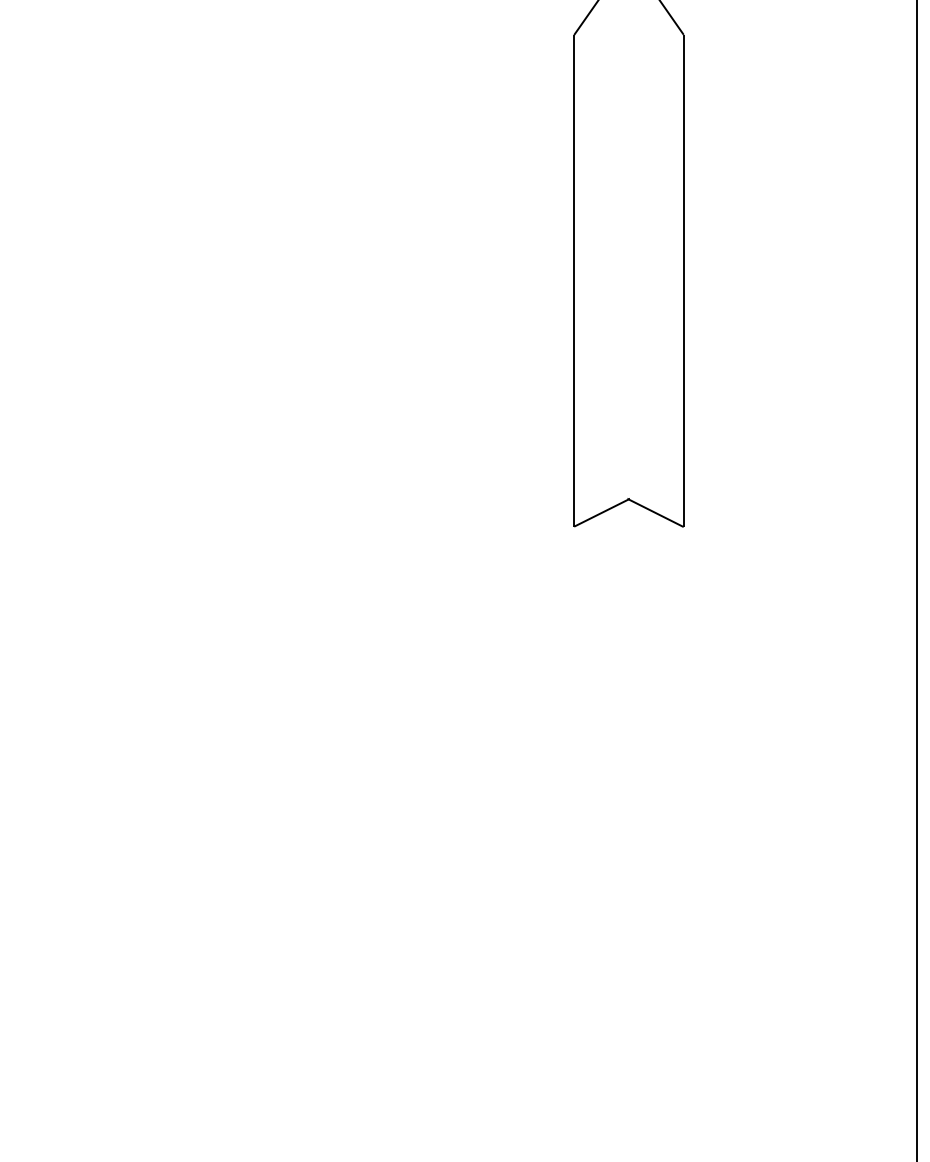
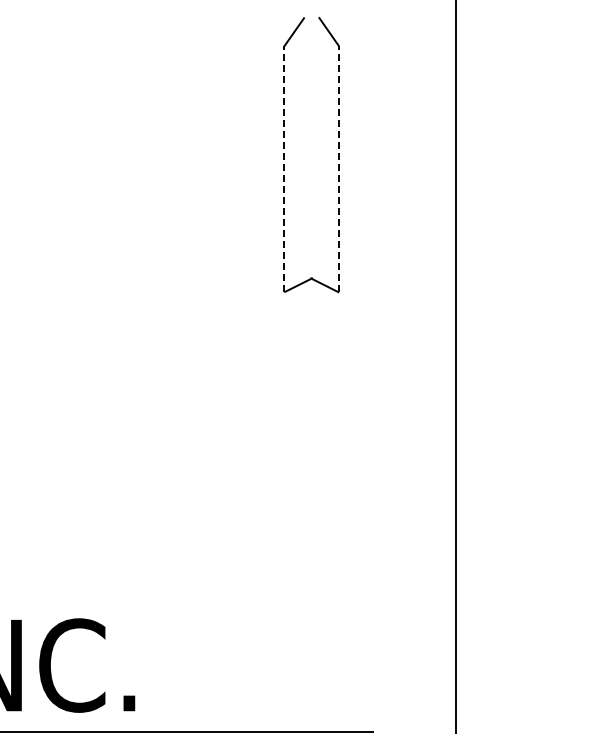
line: (684, 279) -> (339, 168), solid -> dashed
line: (574, 281) -> (284, 169), solid -> dashed

